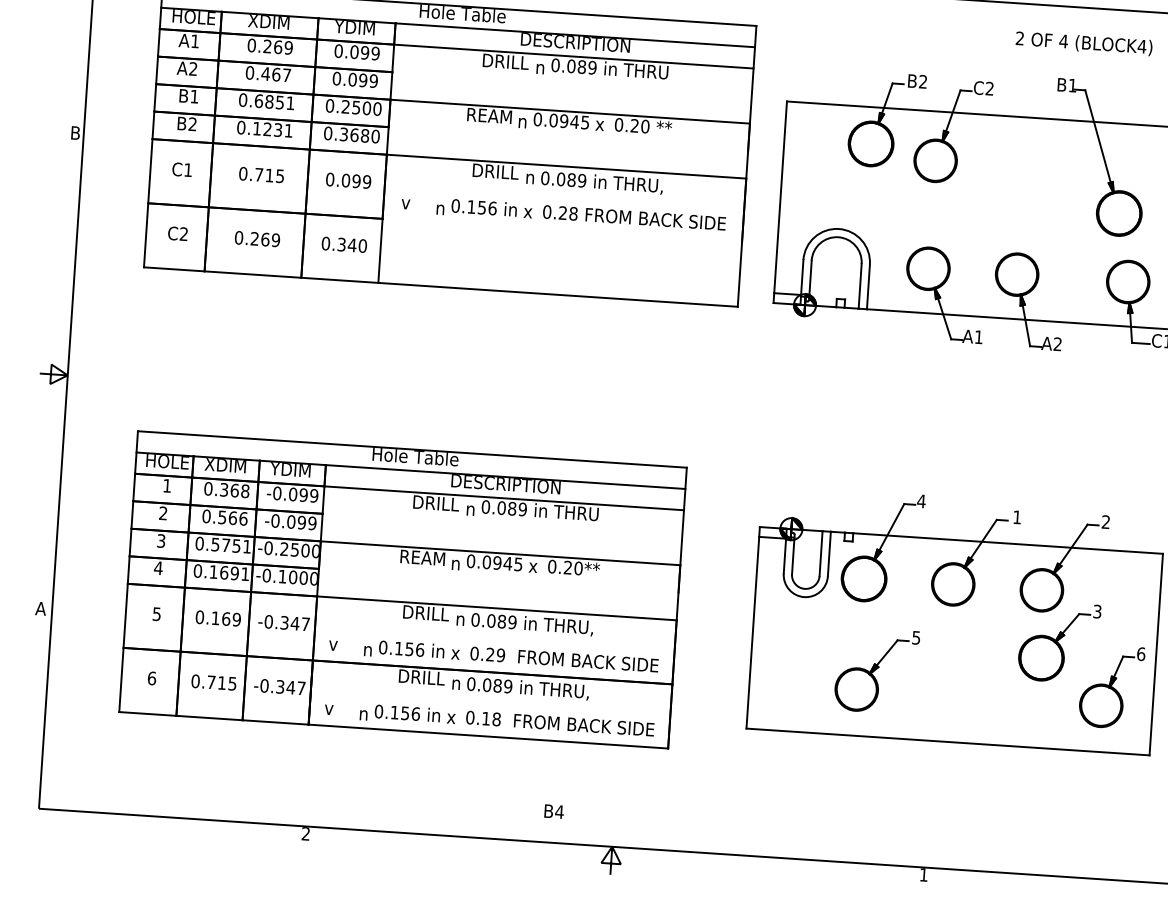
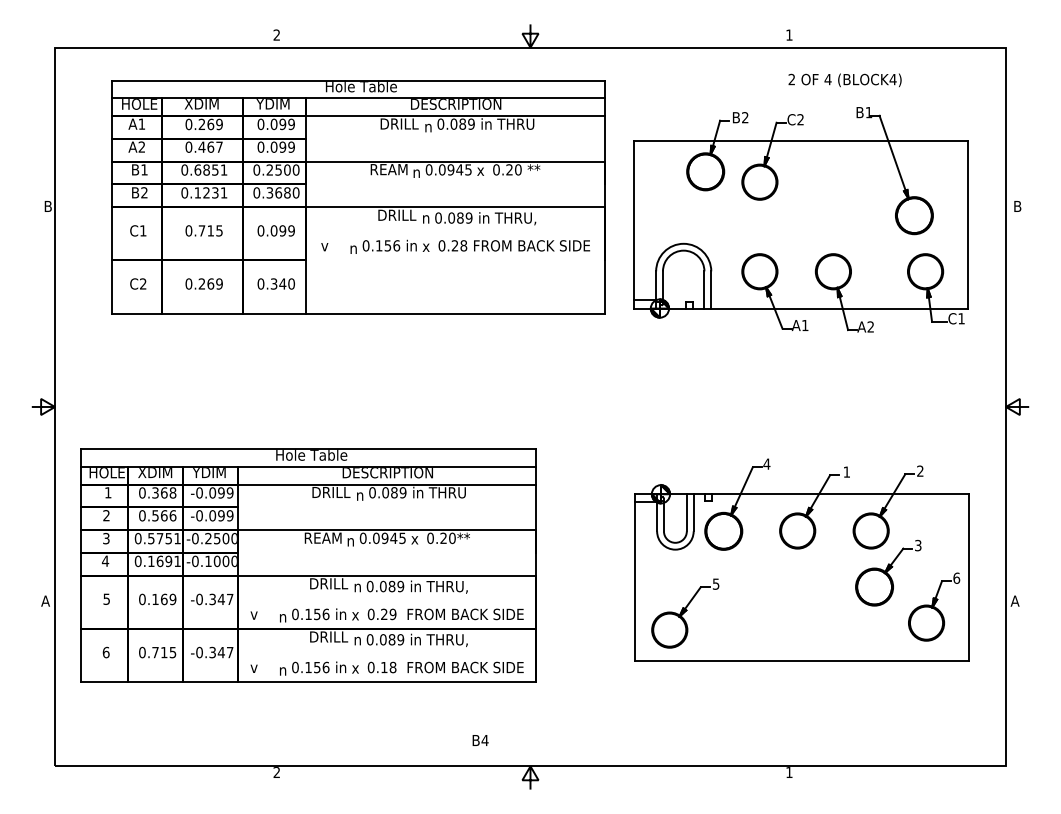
text: (1083, 43) -> (844, 80), moved
part: (402, 589) -> (308, 565), moved
part: (877, 670) -> (685, 613), moved

